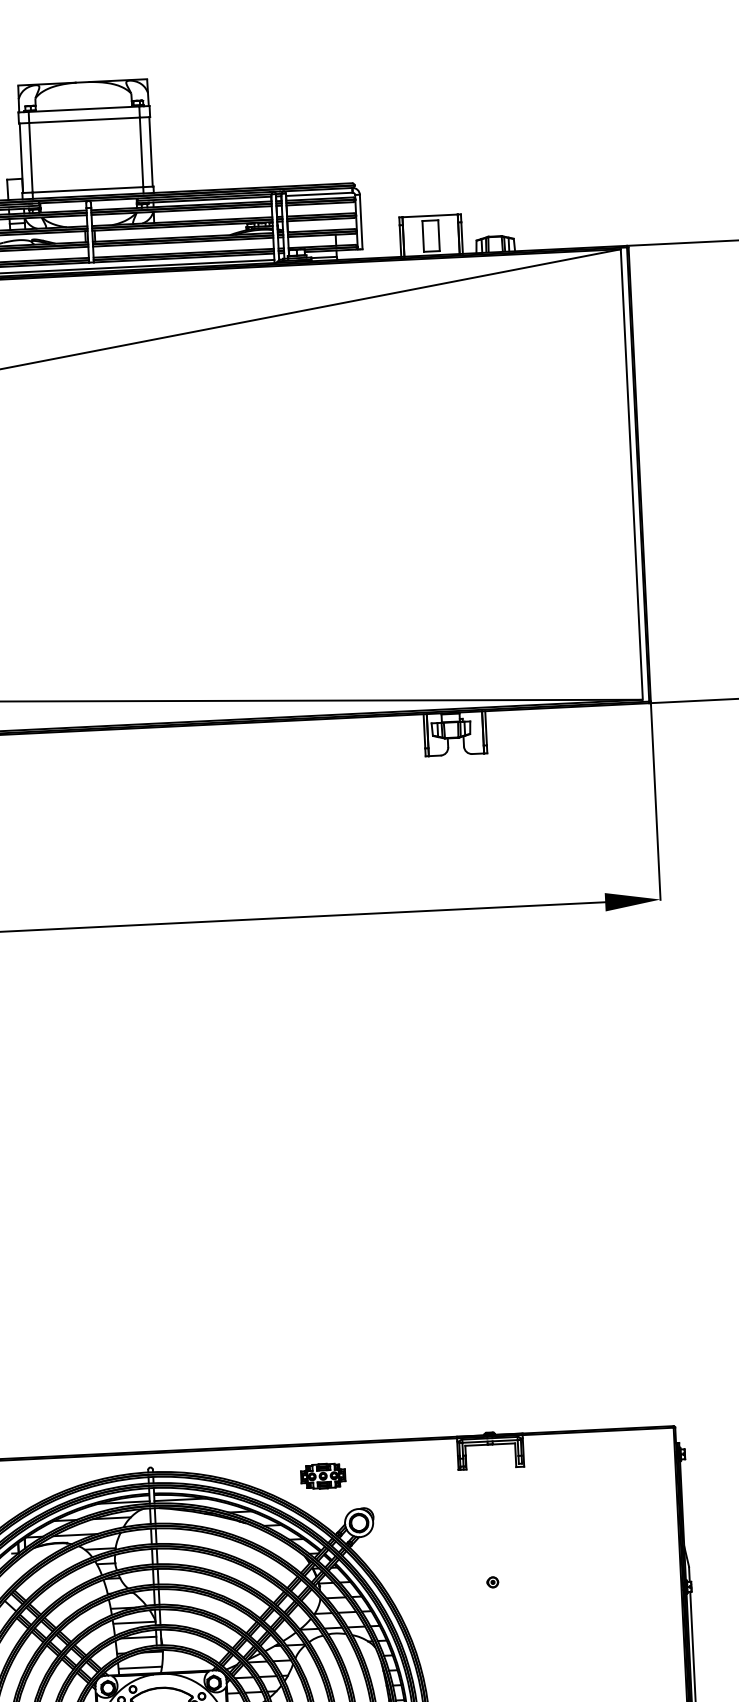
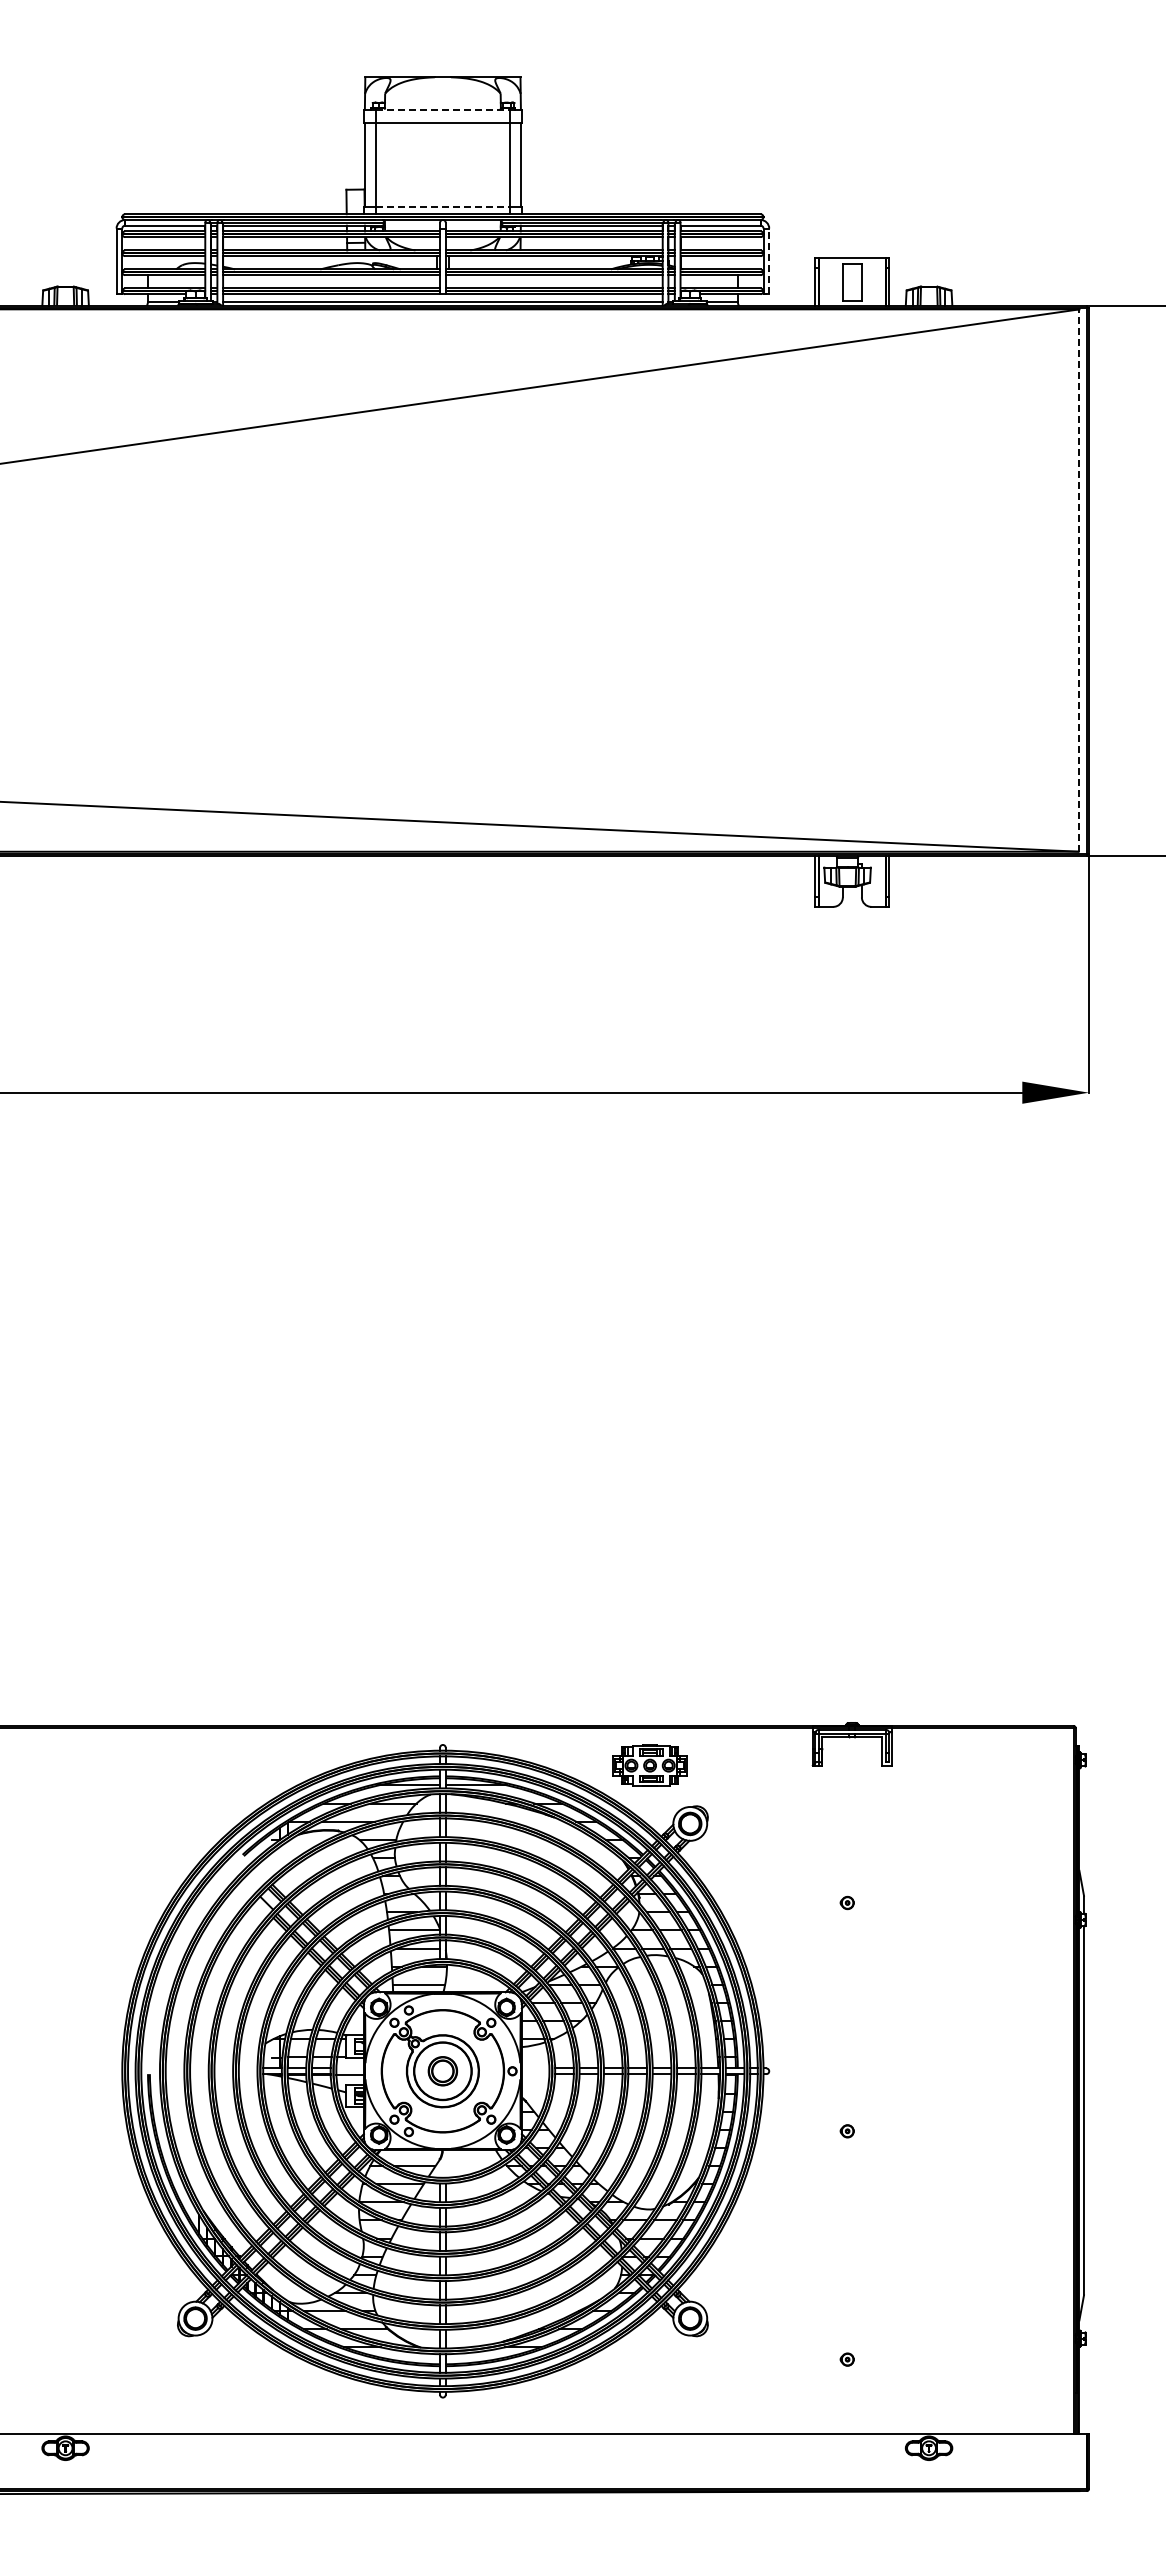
line: (83, 109) -> (442, 109), solid -> dashed
line: (87, 189) -> (442, 206), solid -> dashed
line: (361, 222) -> (769, 261), solid -> dashed
line: (631, 474) -> (1079, 580), solid -> dashed
part: (322, 1476) -> (649, 1765), size x1.4

